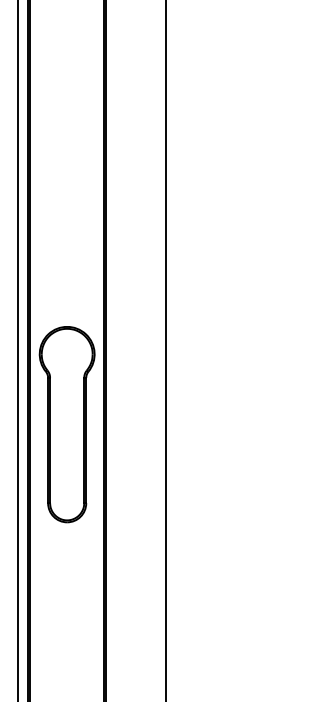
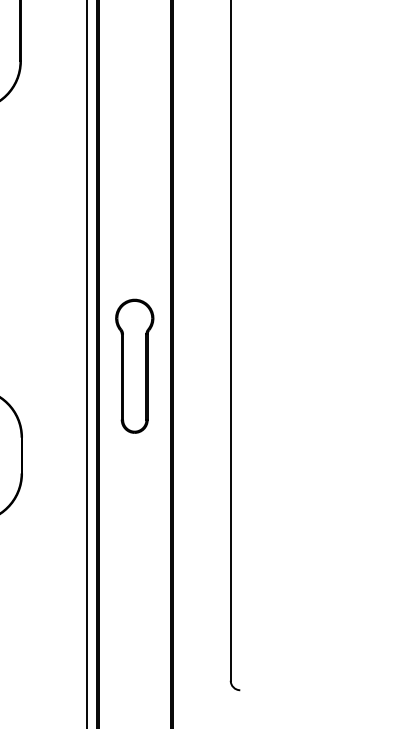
part: (67, 424) -> (134, 366), size x0.7

